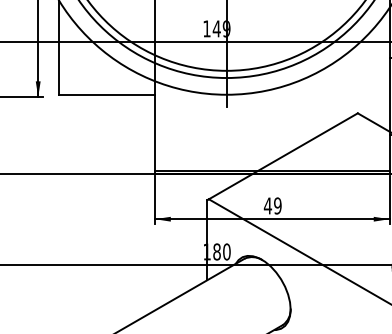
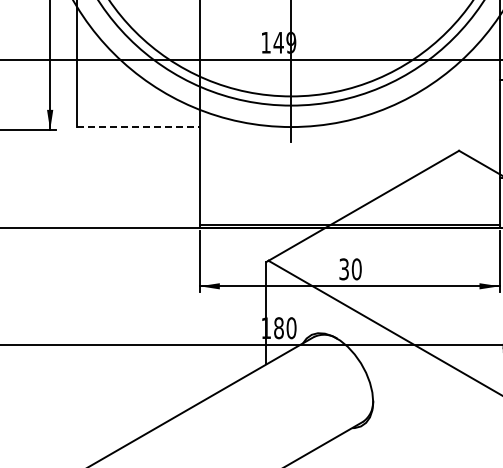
line: (107, 95) -> (138, 127), solid -> dashed
text: (272, 206) -> (349, 269), 49 -> 30

